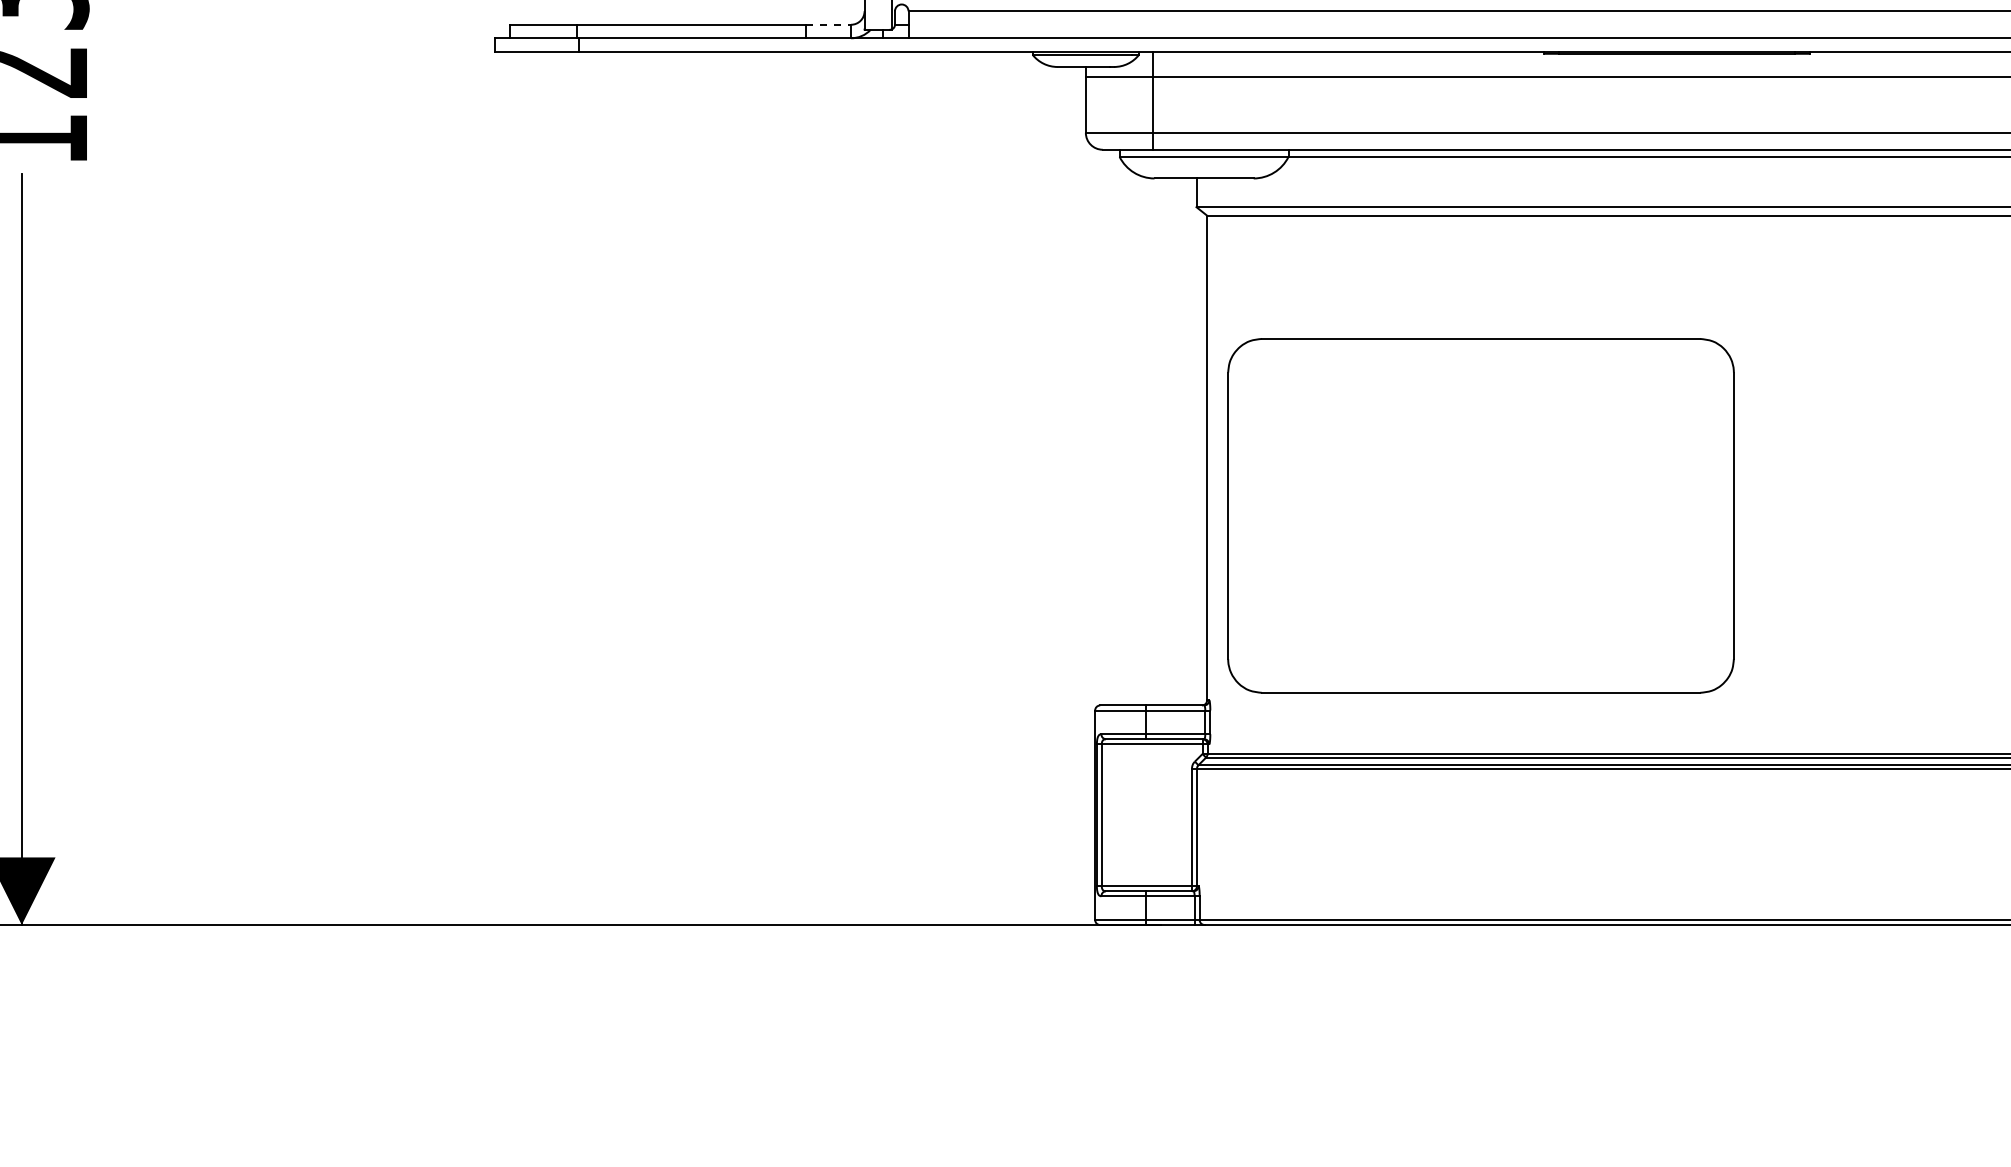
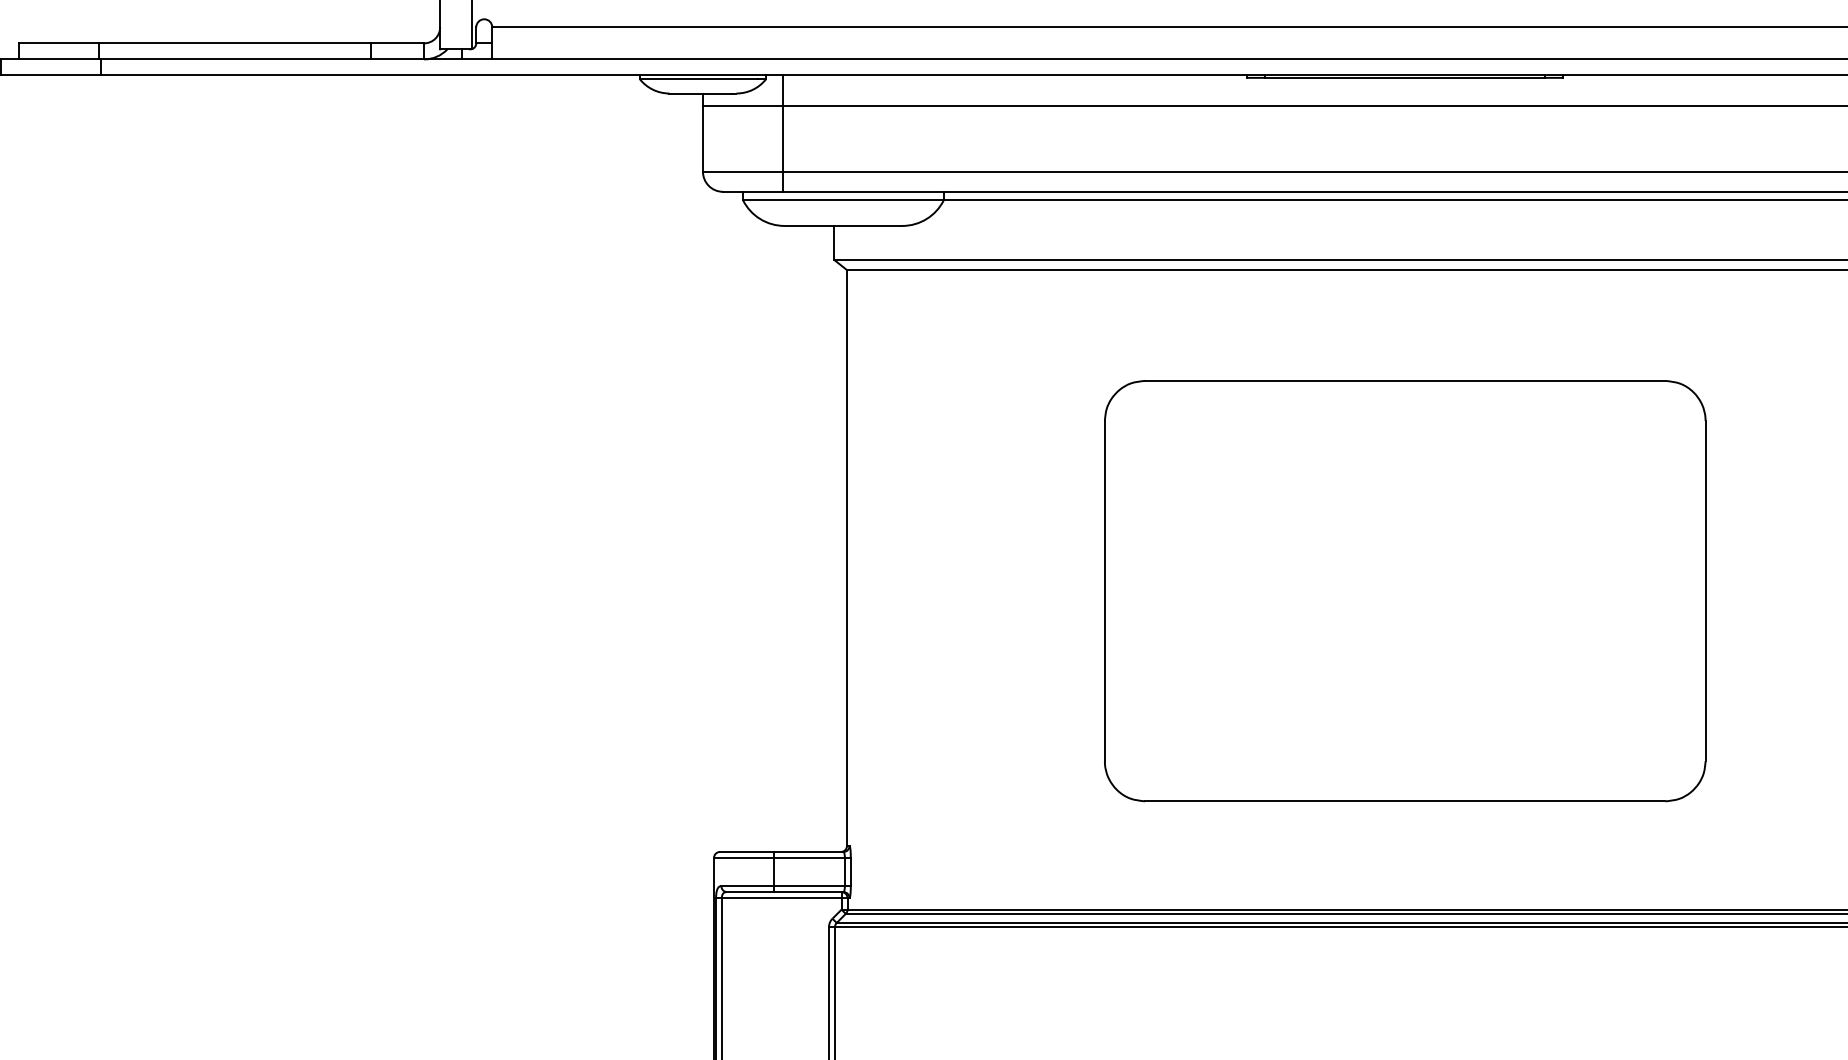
line: (829, 24) -> (398, 43), dashed -> solid
part: (1480, 515) -> (1404, 590), moved

